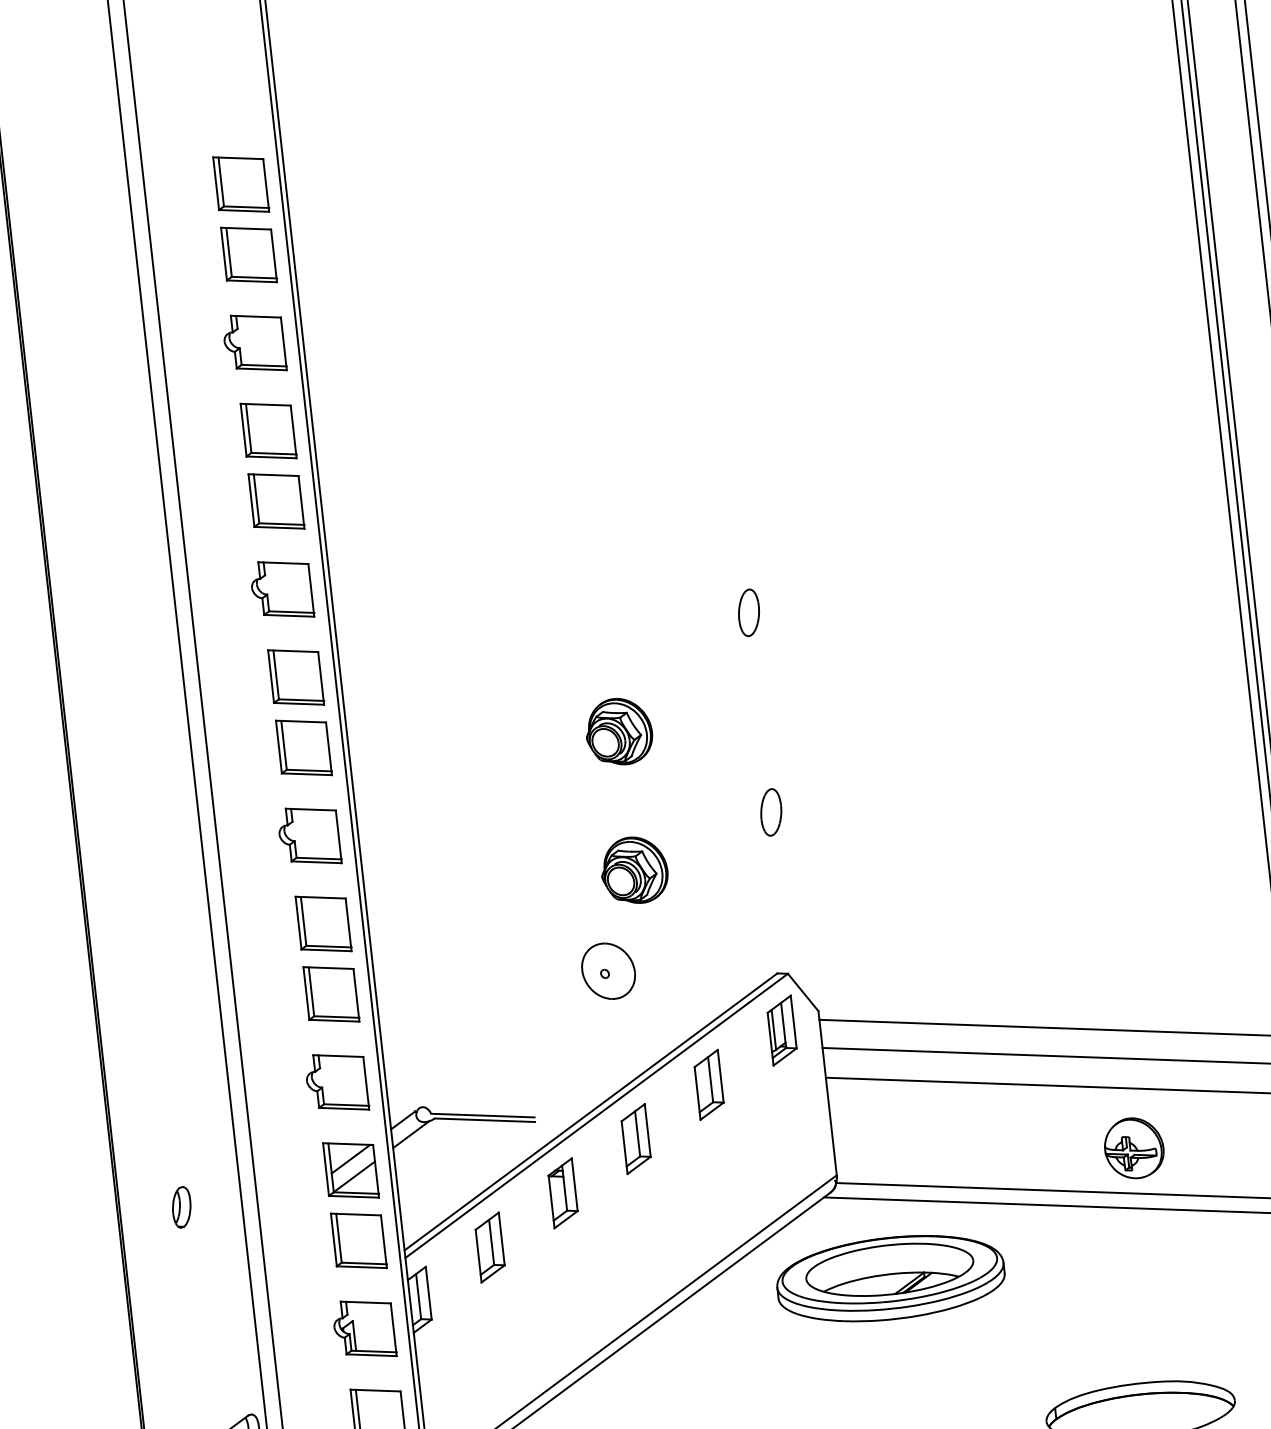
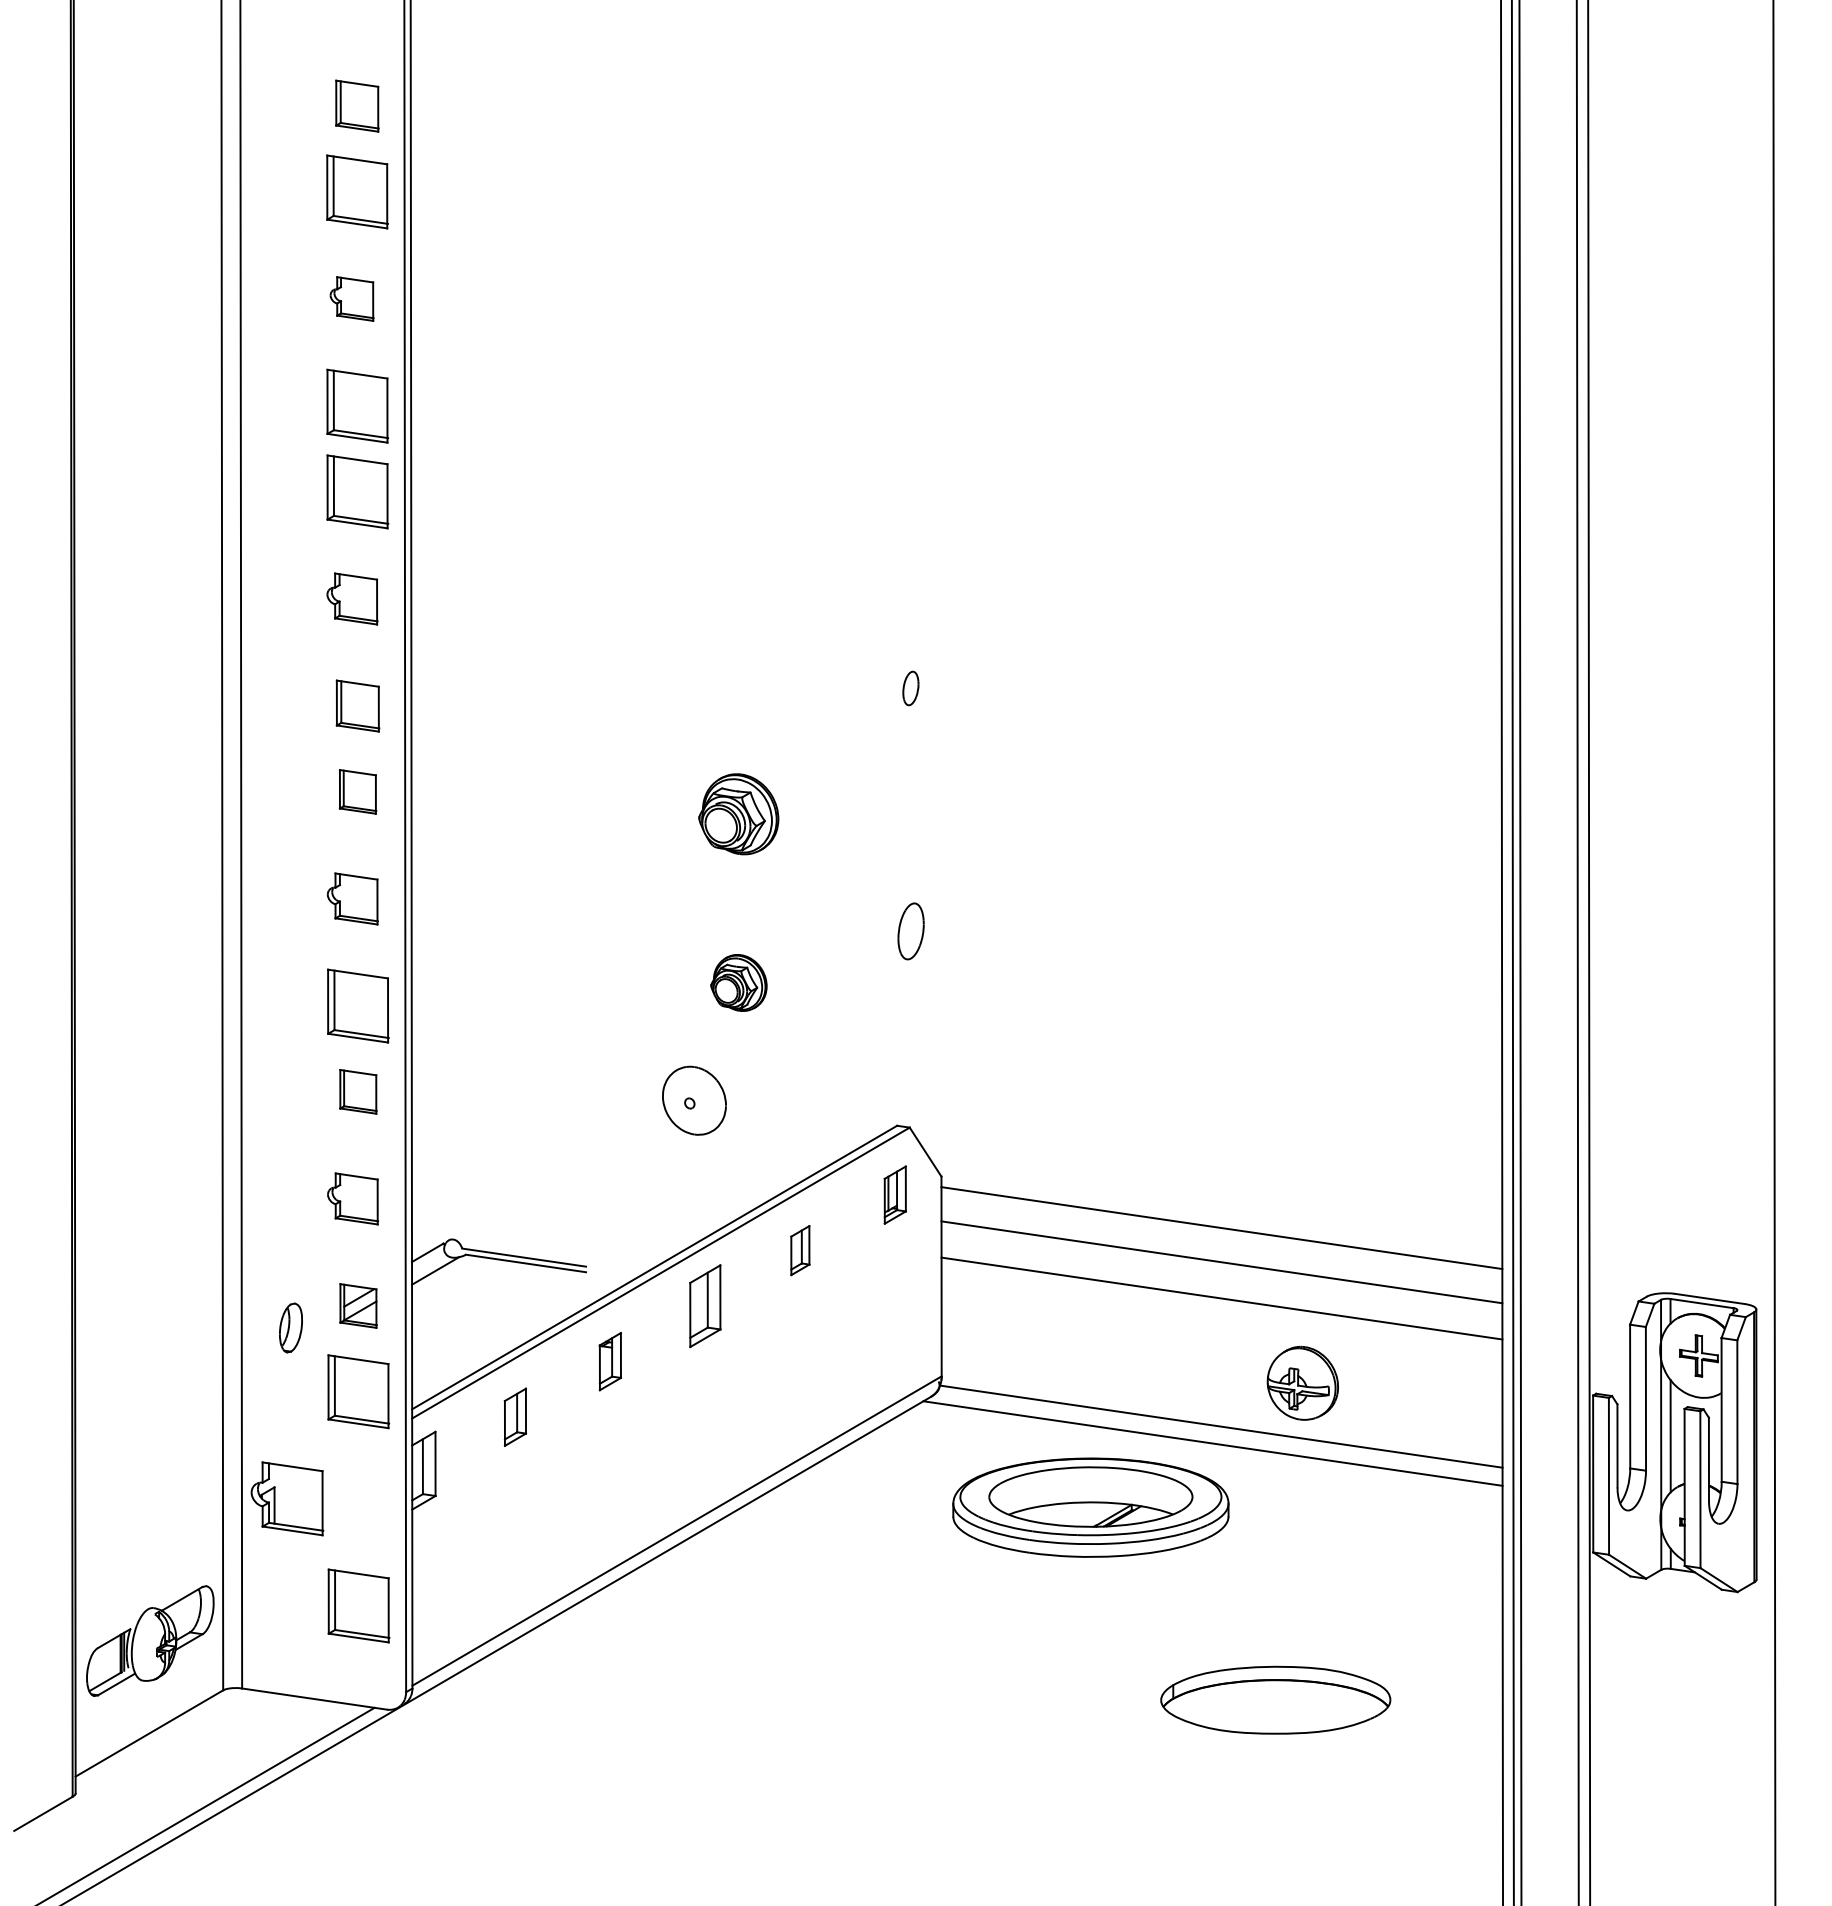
part: (241, 183) -> (357, 105), size x0.7
part: (253, 343) -> (351, 298), size x0.6
part: (282, 589) -> (352, 598), size x0.7
part: (748, 612) -> (910, 688), size x0.6
part: (295, 676) -> (357, 705), size x0.7
part: (303, 747) -> (357, 791), size x0.6
part: (309, 836) -> (352, 898), size x0.7
part: (634, 870) -> (738, 982), size x0.7
part: (331, 994) -> (358, 1091), size x0.6
part: (782, 1030) -> (895, 1194), size x0.7
part: (336, 1082) -> (352, 1198), size x0.7
part: (709, 1084) -> (800, 1250), size x0.6
part: (351, 1169) -> (358, 1305), size x0.6
part: (563, 1193) -> (610, 1361), size x0.7
part: (181, 1207) -> (290, 1327), moved
part: (490, 1247) -> (515, 1417), size x0.7
part: (890, 1278) -> (1090, 1507), moved
part: (364, 1329) -> (287, 1498), moved

